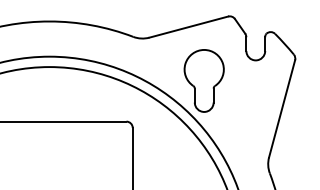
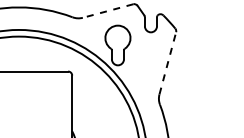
line: (187, 27) -> (107, 11), solid -> dashed
line: (281, 107) -> (167, 62), solid -> dashed

